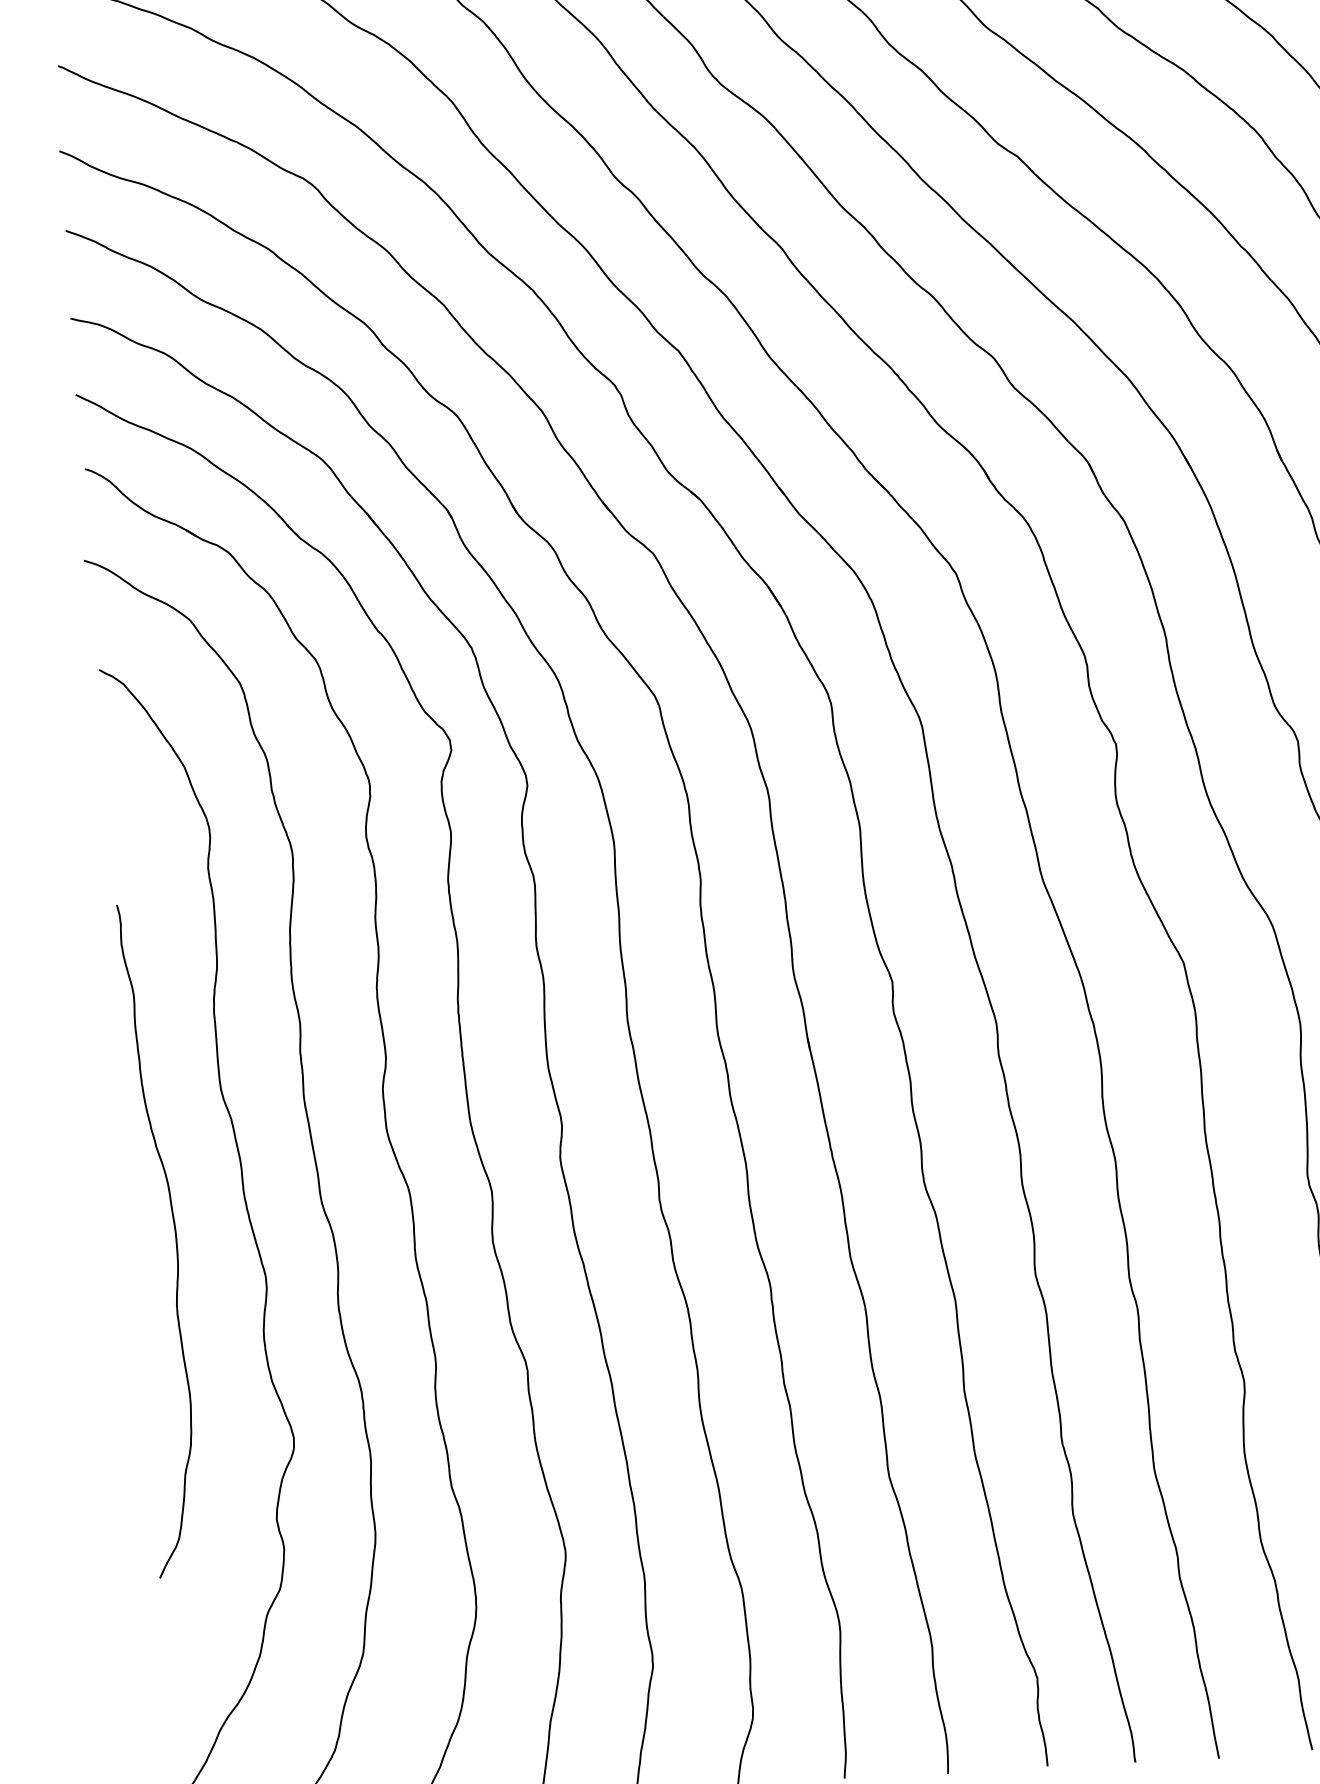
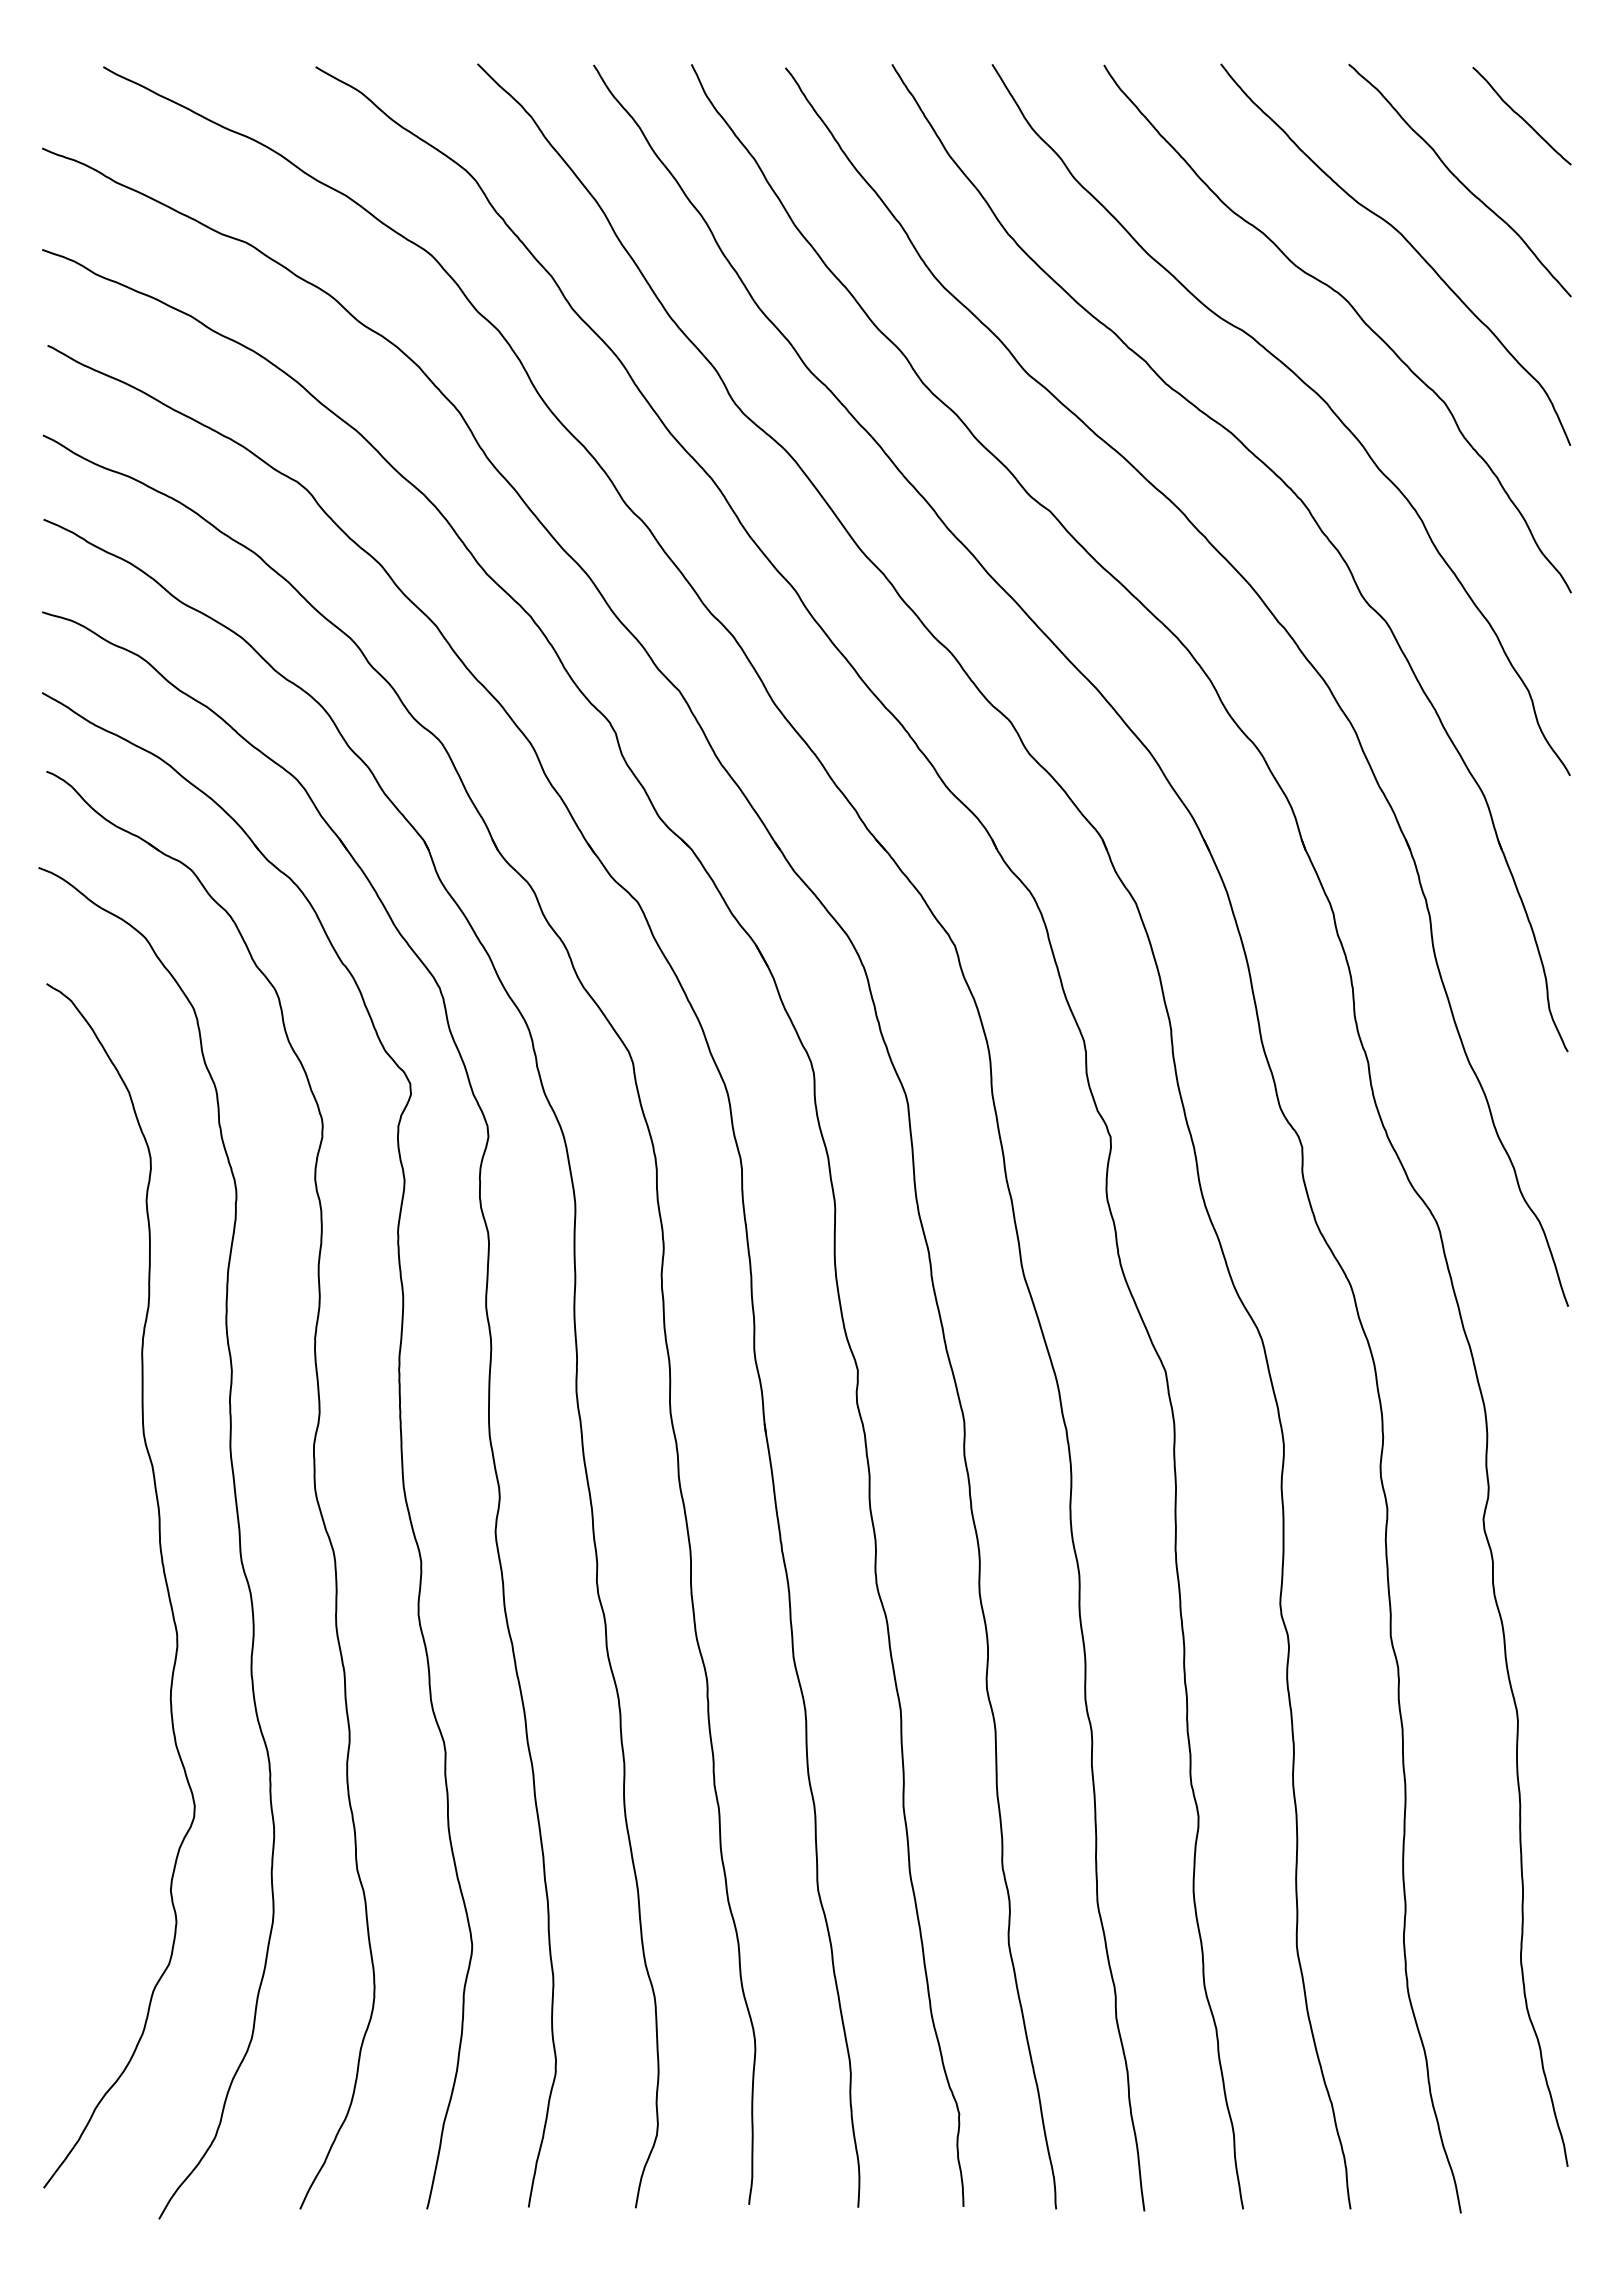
curve: (175, 1239) -> (84, 1588), removed

